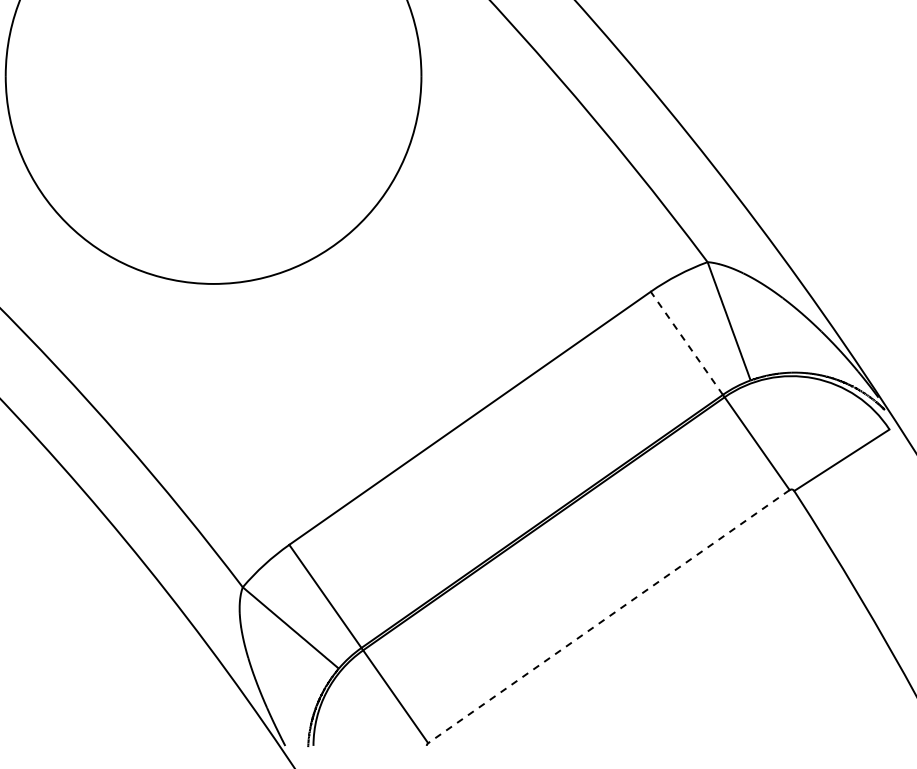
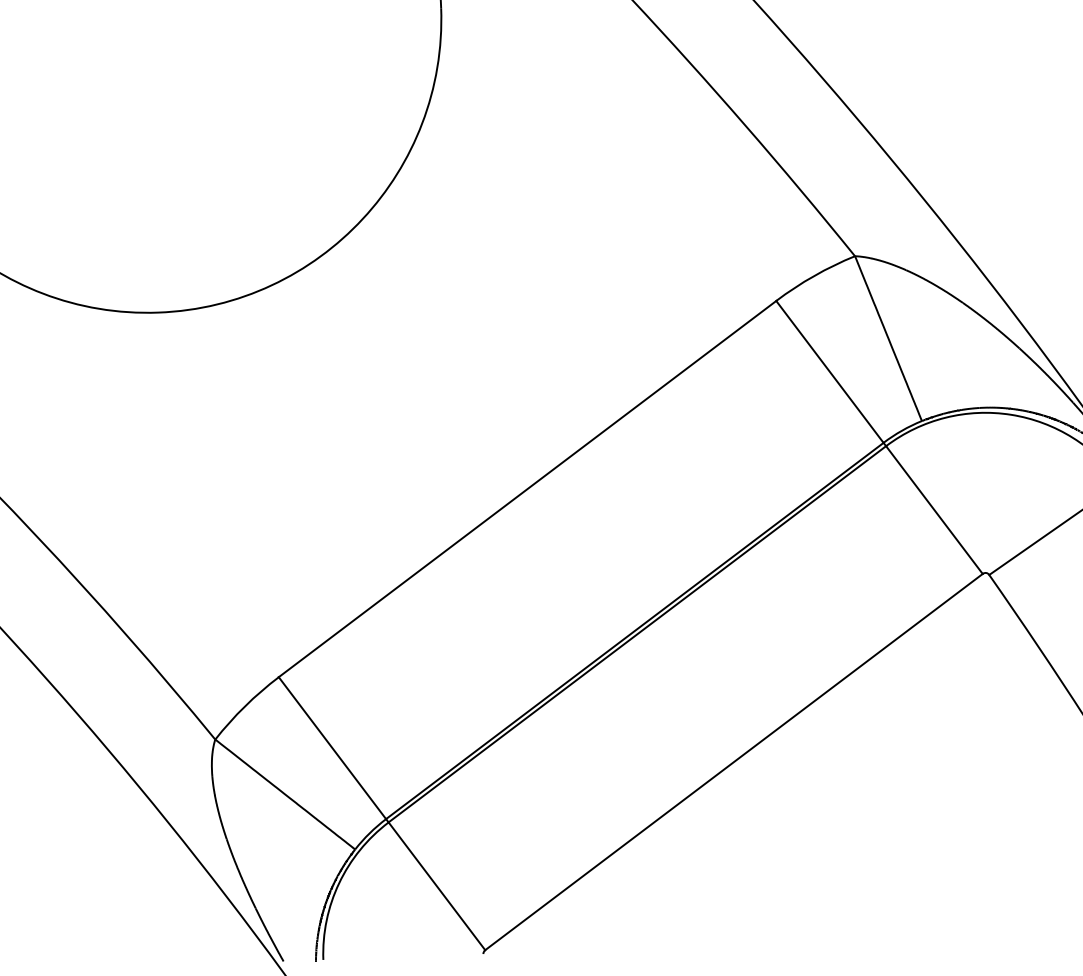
line: (686, 343) -> (829, 372), dashed -> solid
line: (608, 616) -> (733, 761), dashed -> solid

